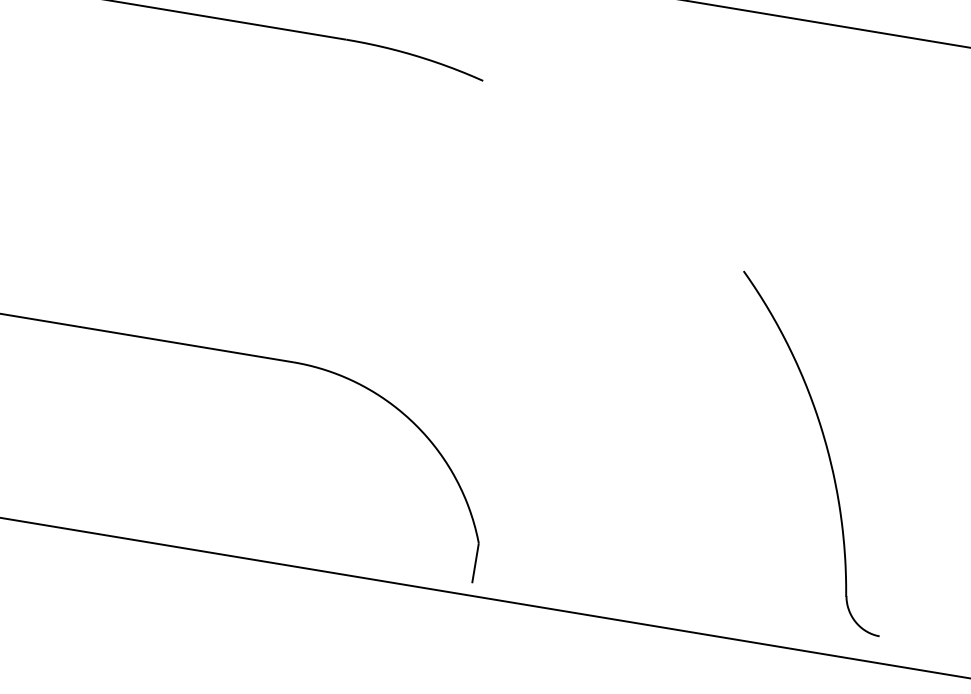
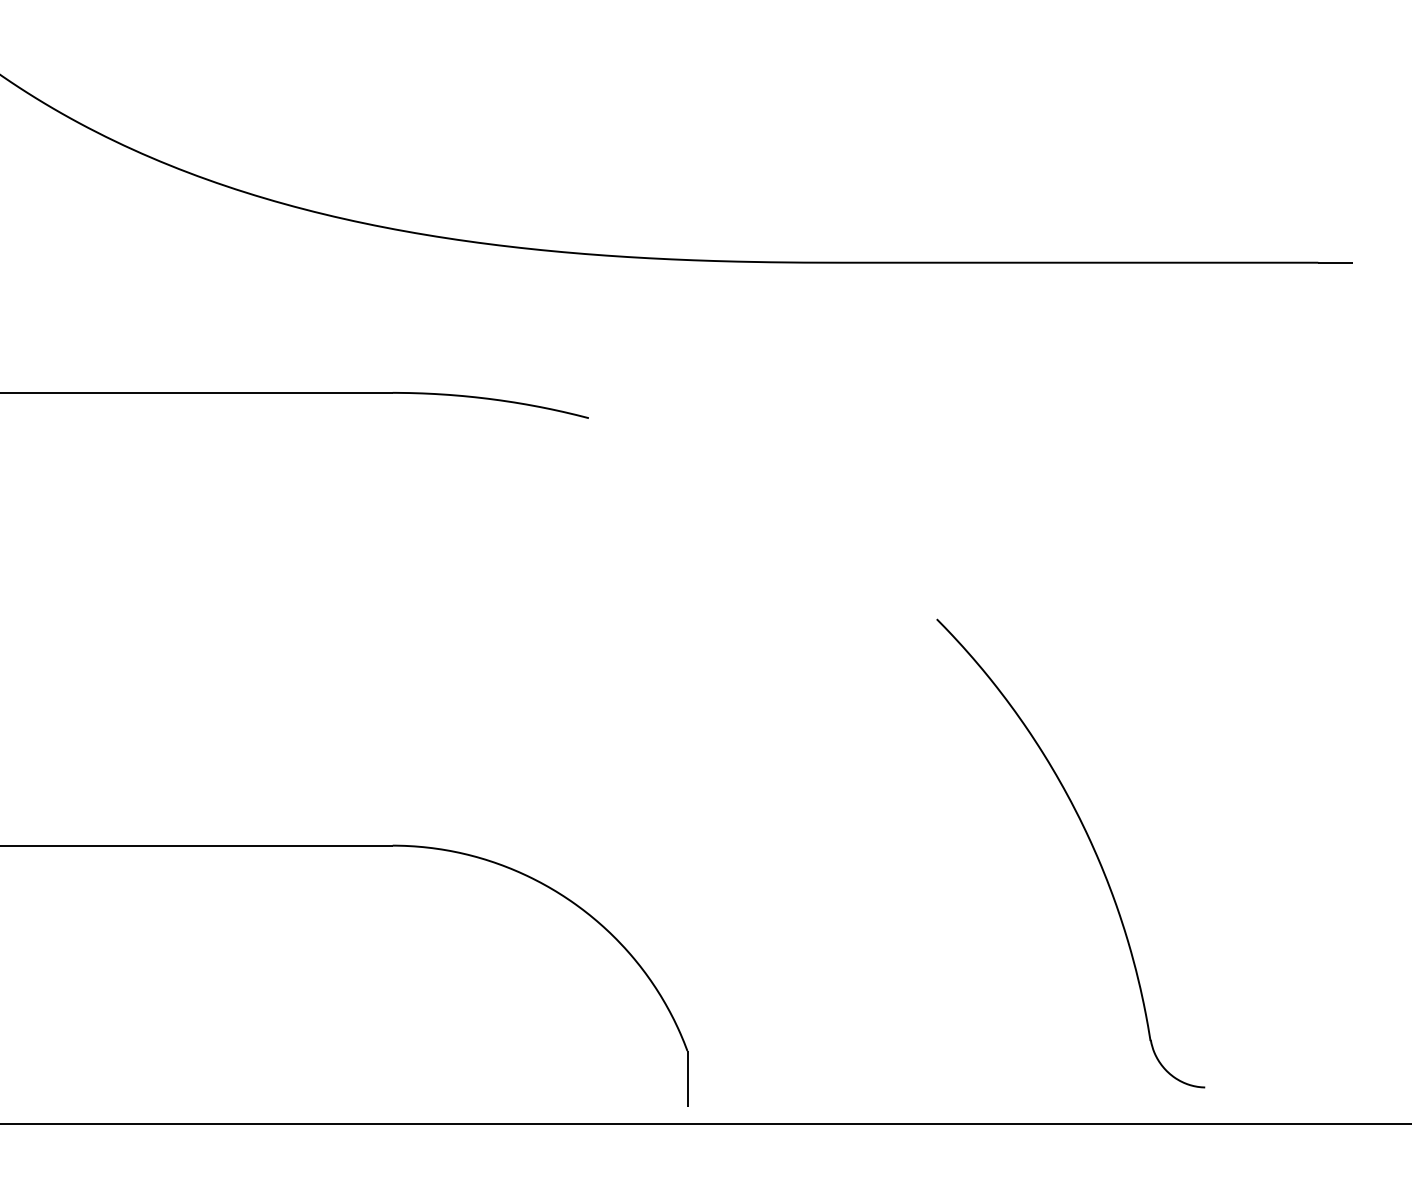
part: (827, 451) -> (1091, 846), moved

